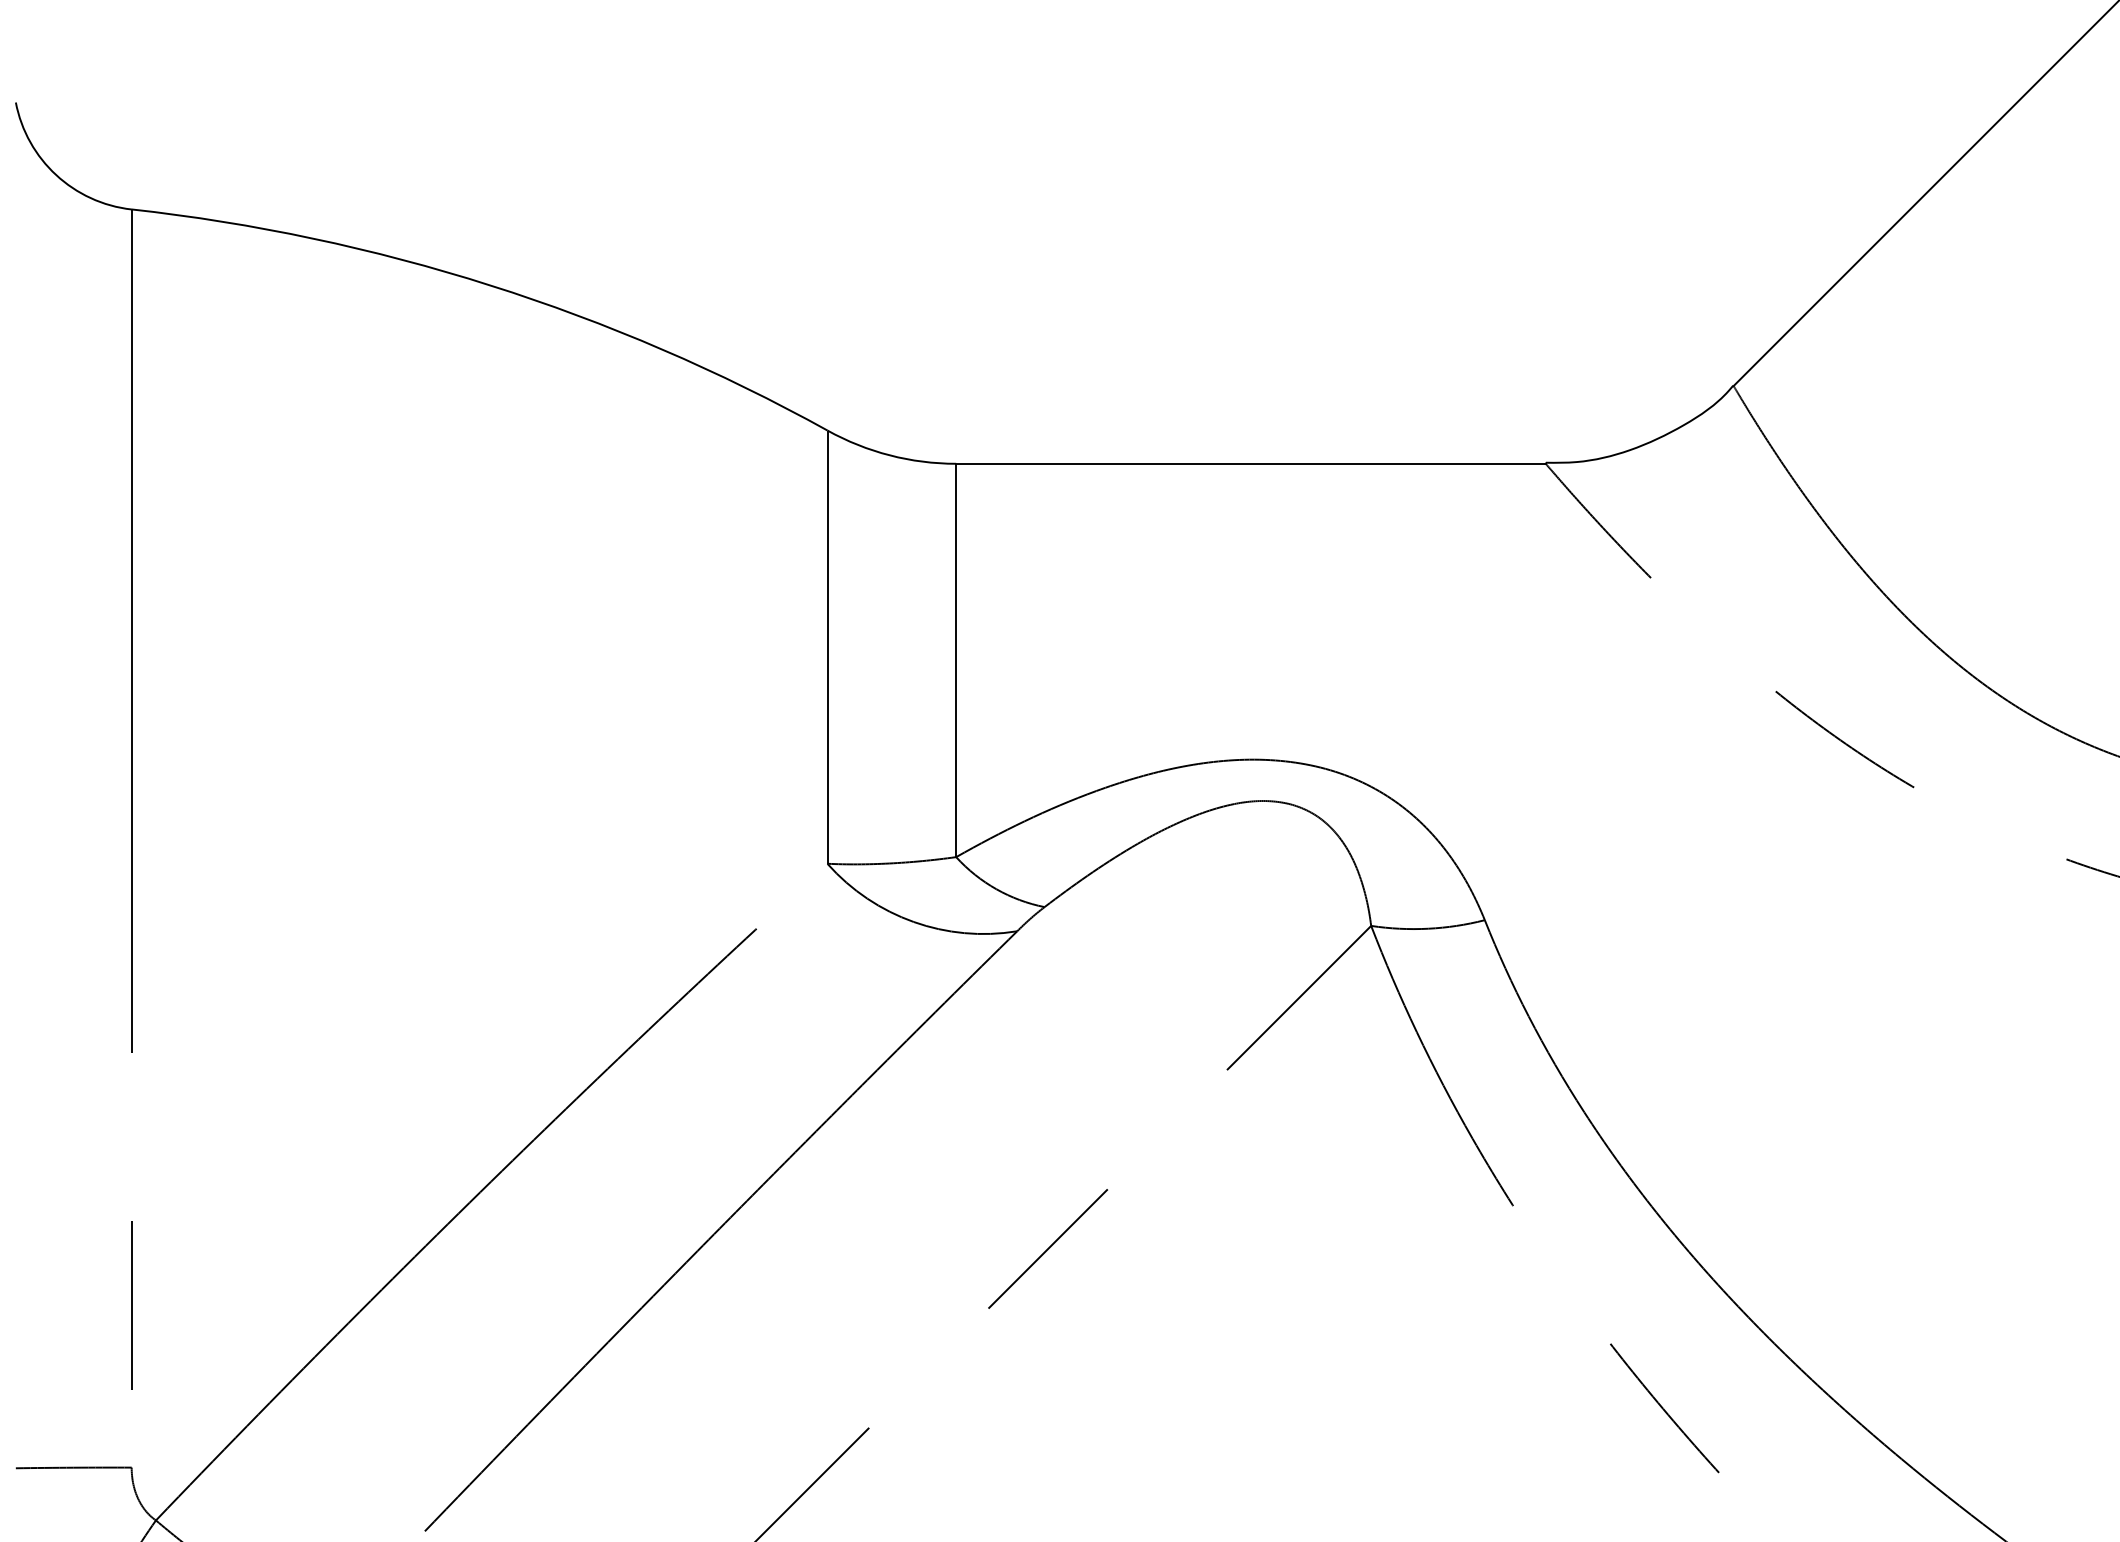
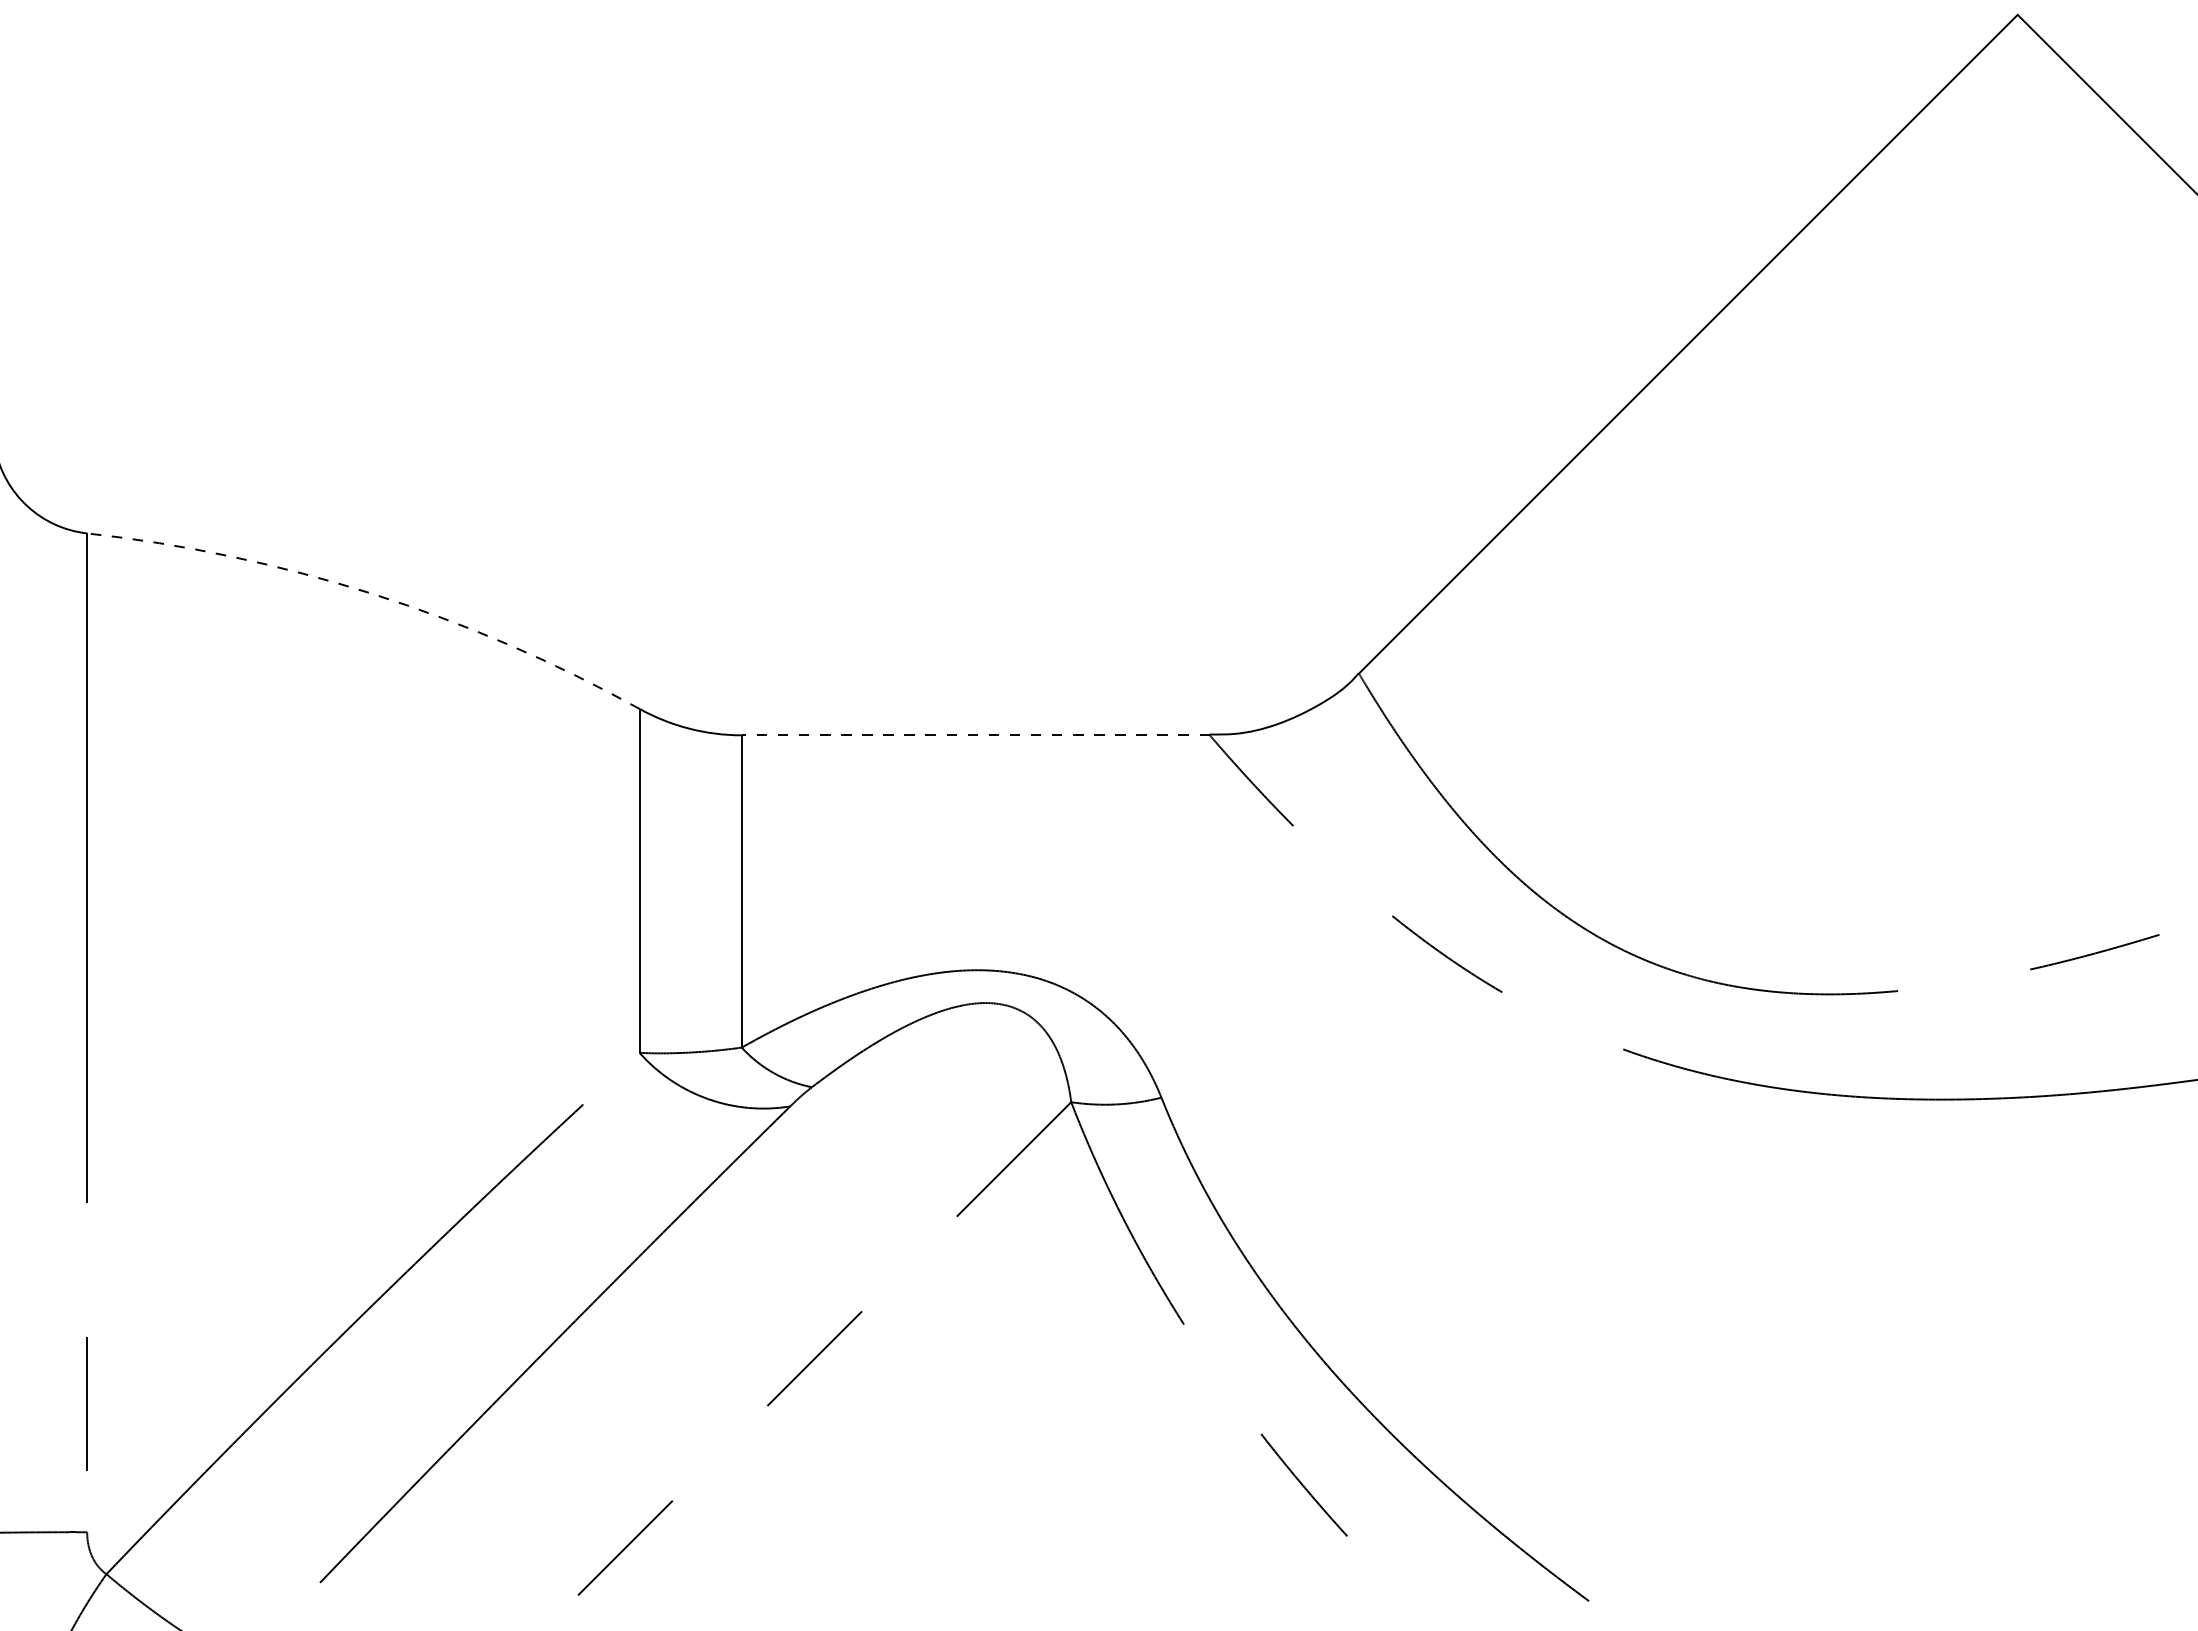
arc: (491, 285) -> (372, 593), solid -> dashed
line: (1250, 464) -> (975, 735), solid -> dashed

